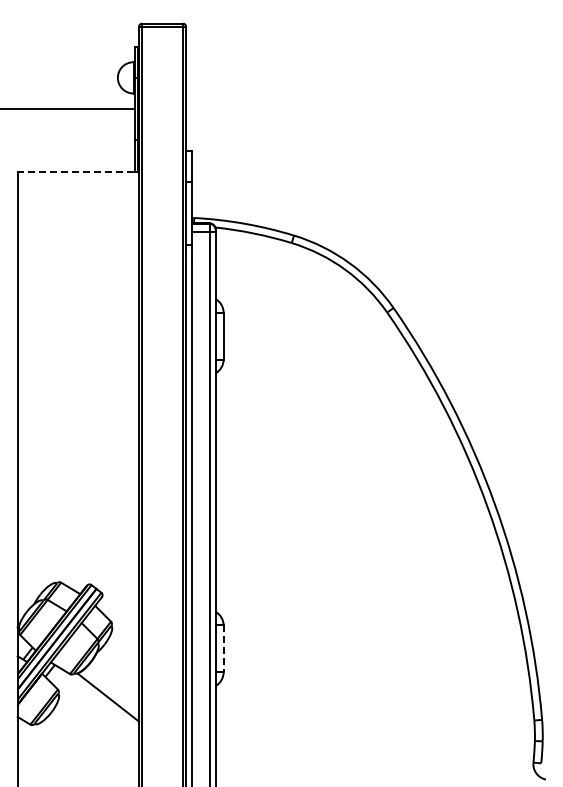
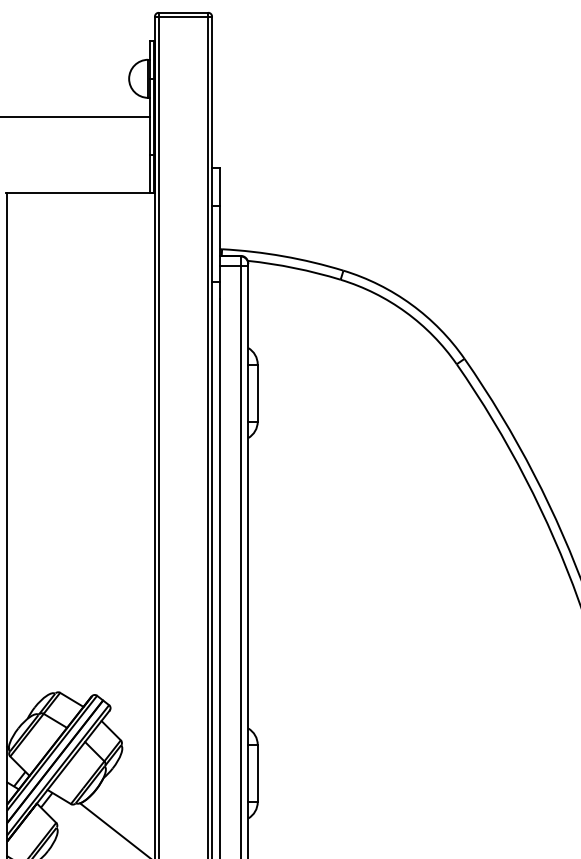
line: (77, 171) -> (80, 192), dashed -> solid
line: (223, 649) -> (257, 774), dashed -> solid

